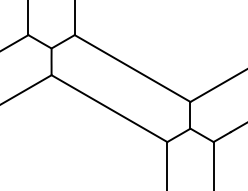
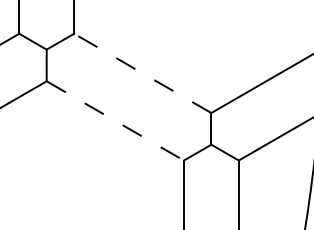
line: (132, 68) -> (142, 73), solid -> dashed
line: (109, 109) -> (115, 121), solid -> dashed

